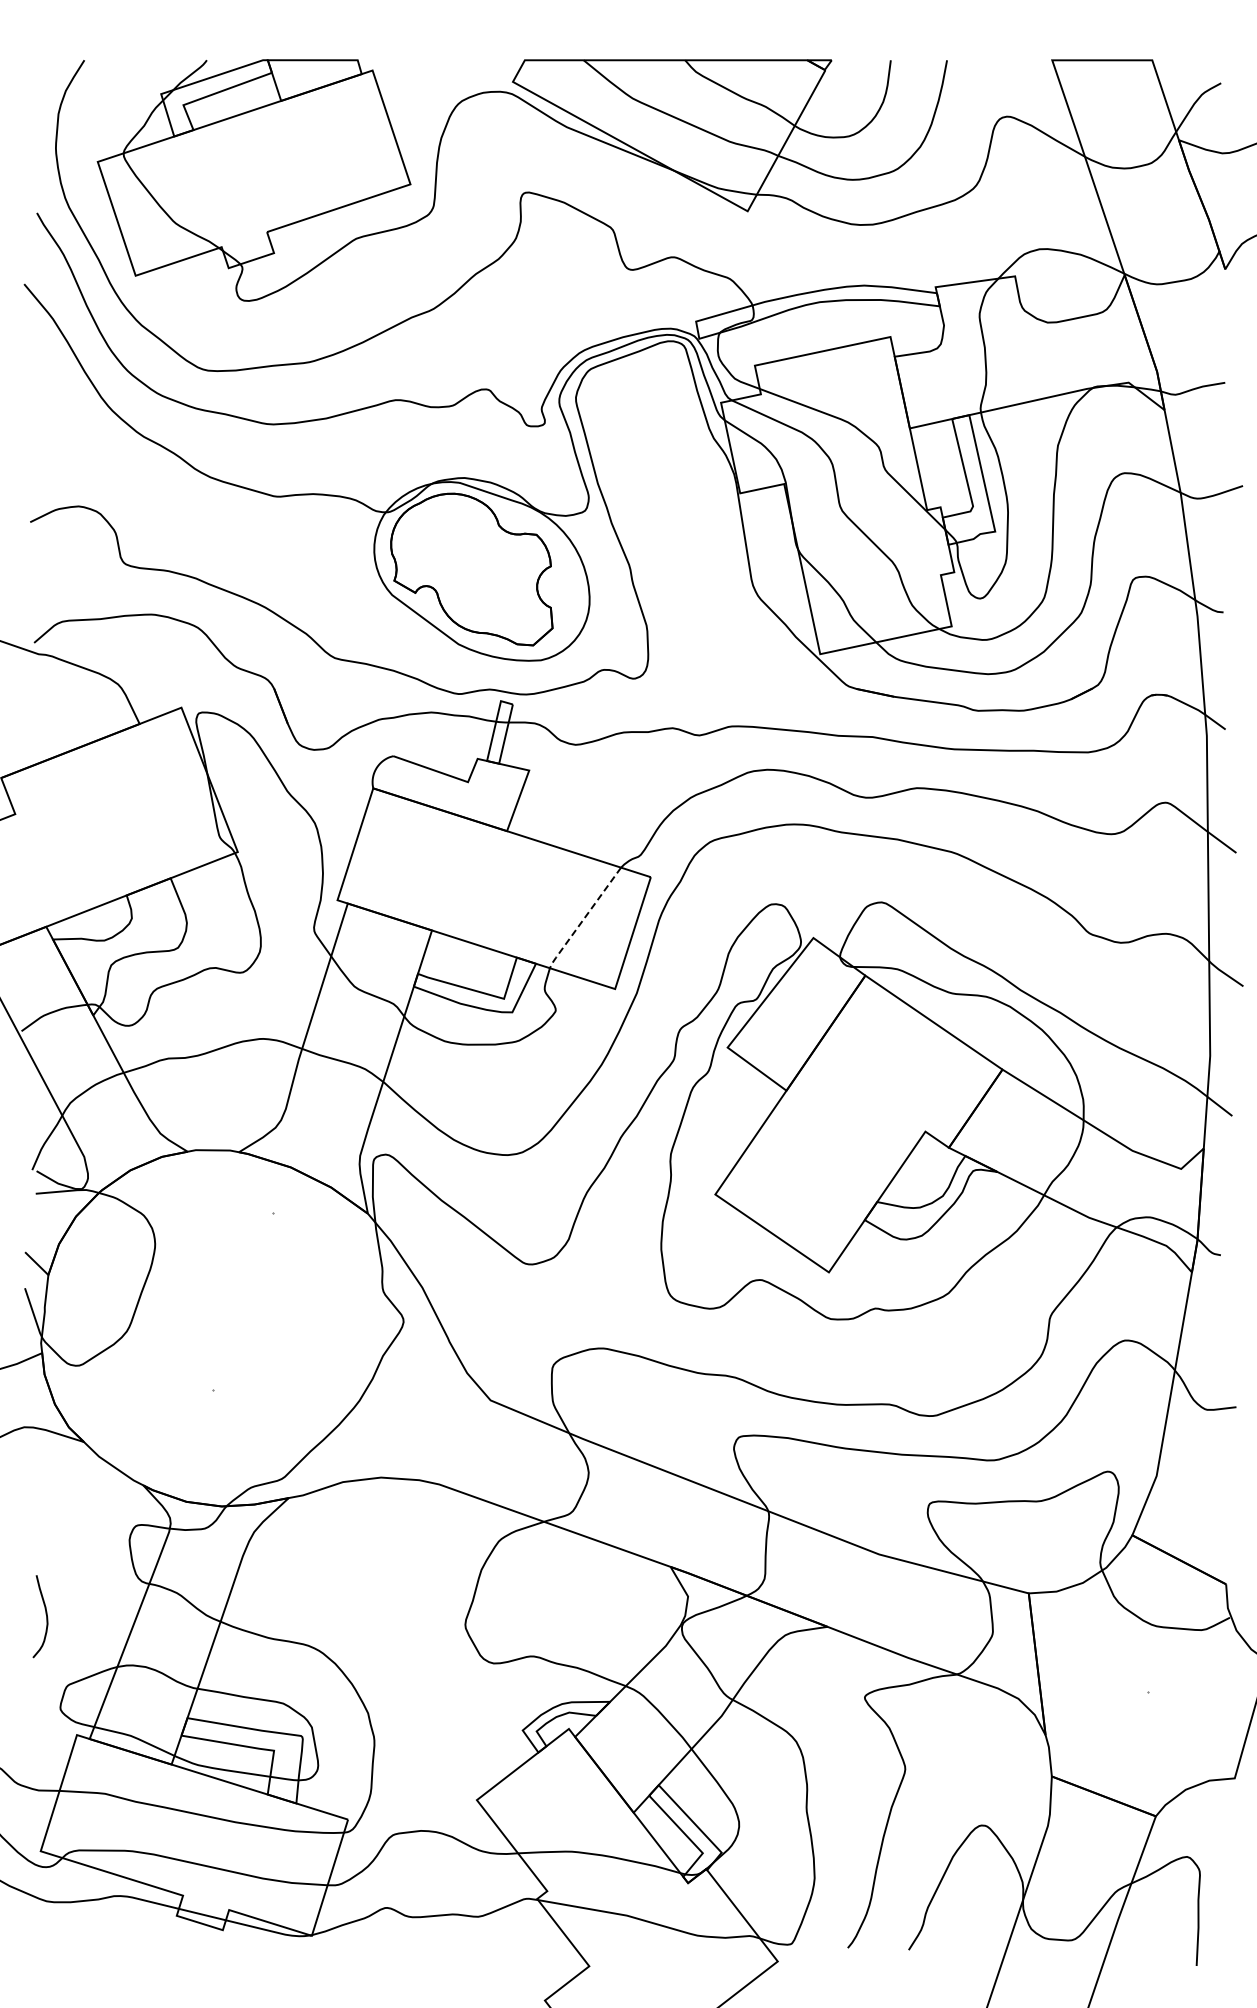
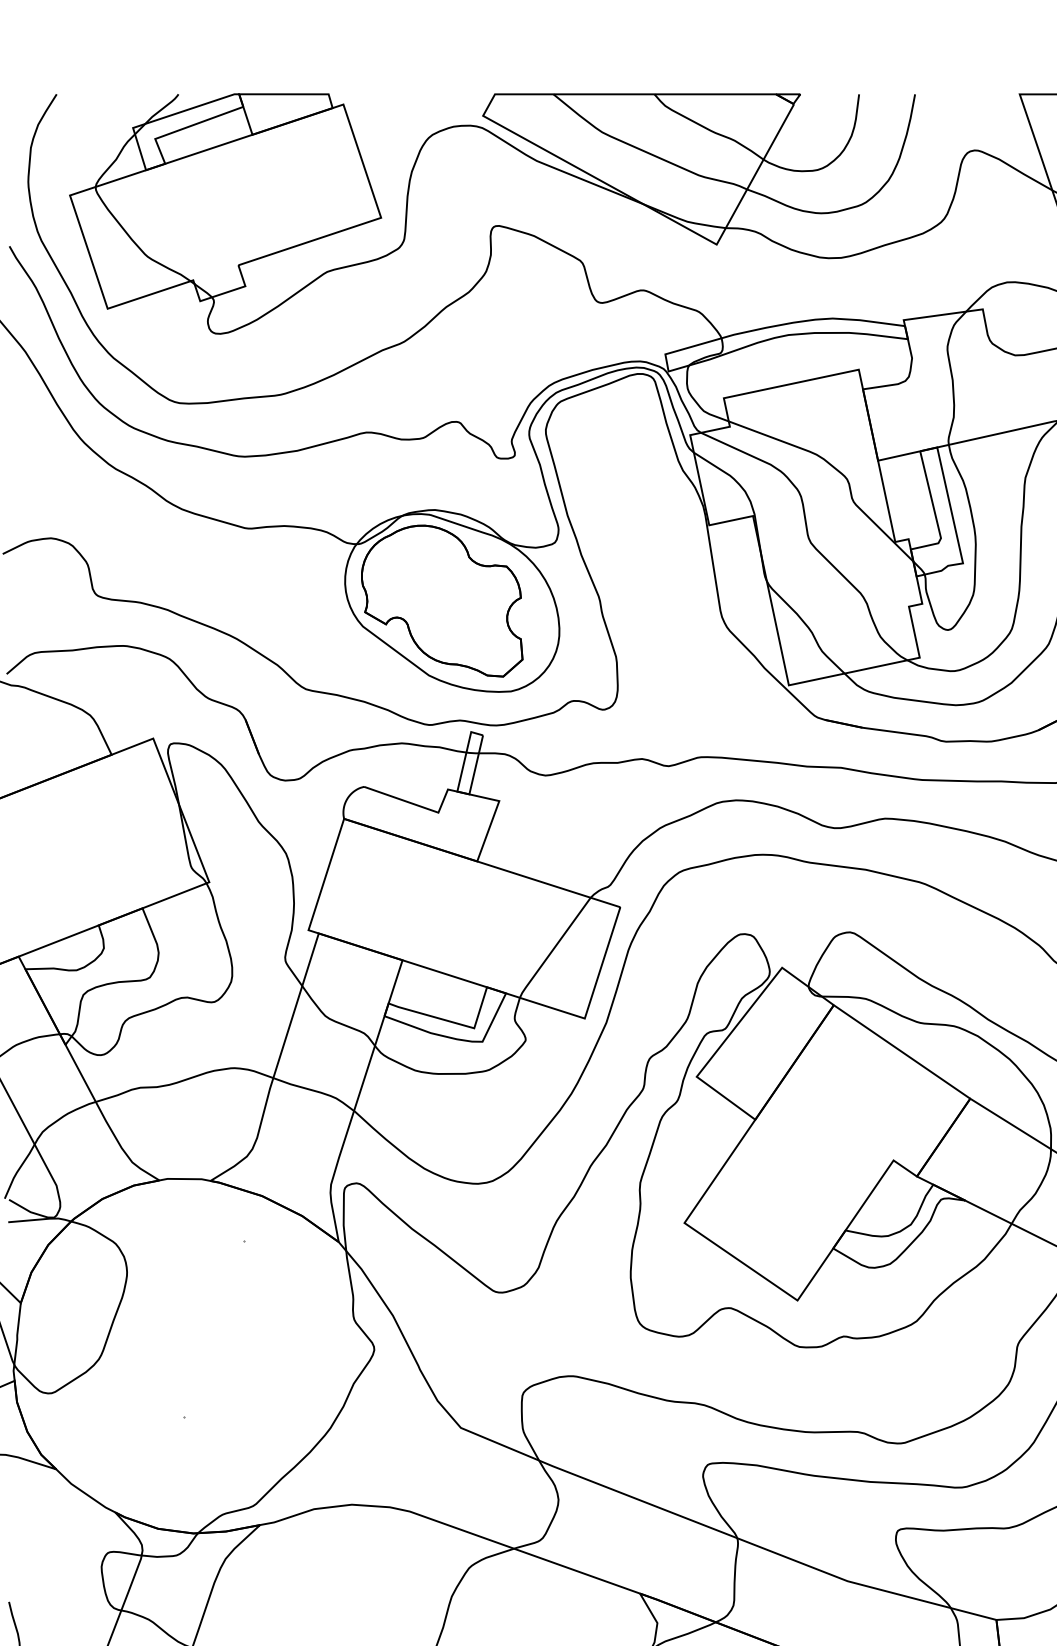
line: (584, 918) -> (554, 948), dashed -> solid

